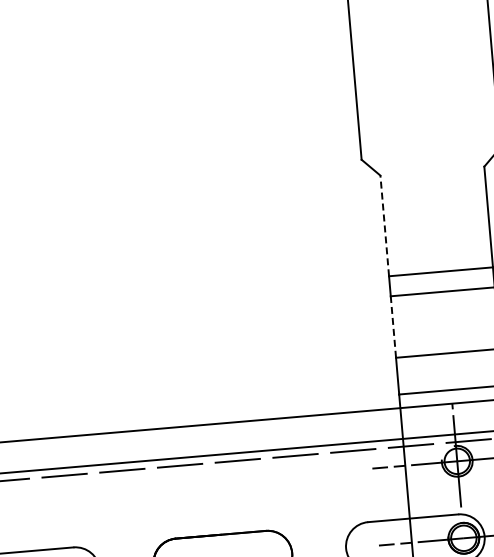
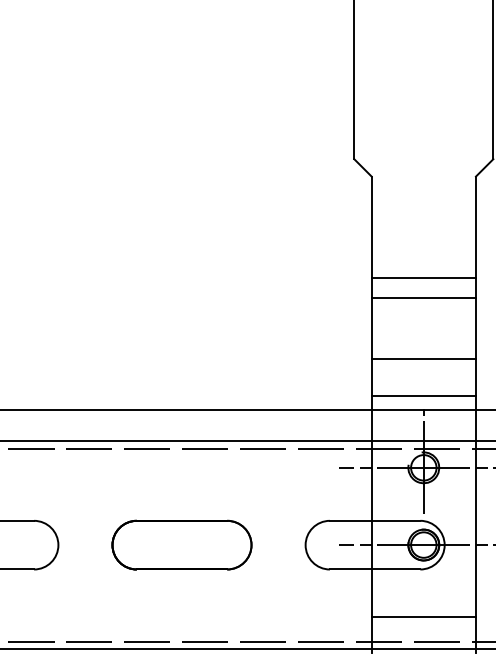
line: (384, 226) -> (371, 227), dashed -> solid
line: (393, 326) -> (371, 328), dashed -> solid

